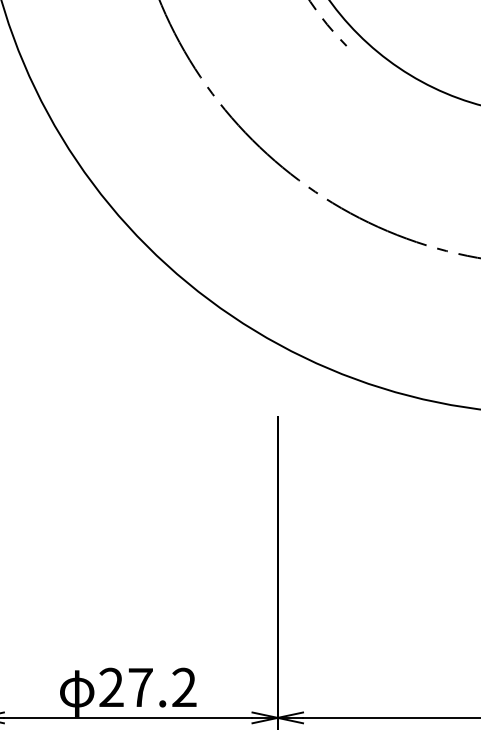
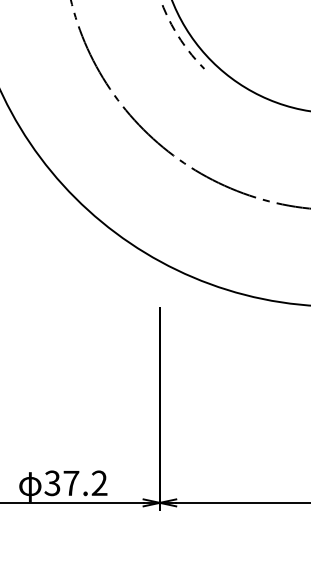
text: (111, 687) -> (52, 483), 27.2 -> 37.2

